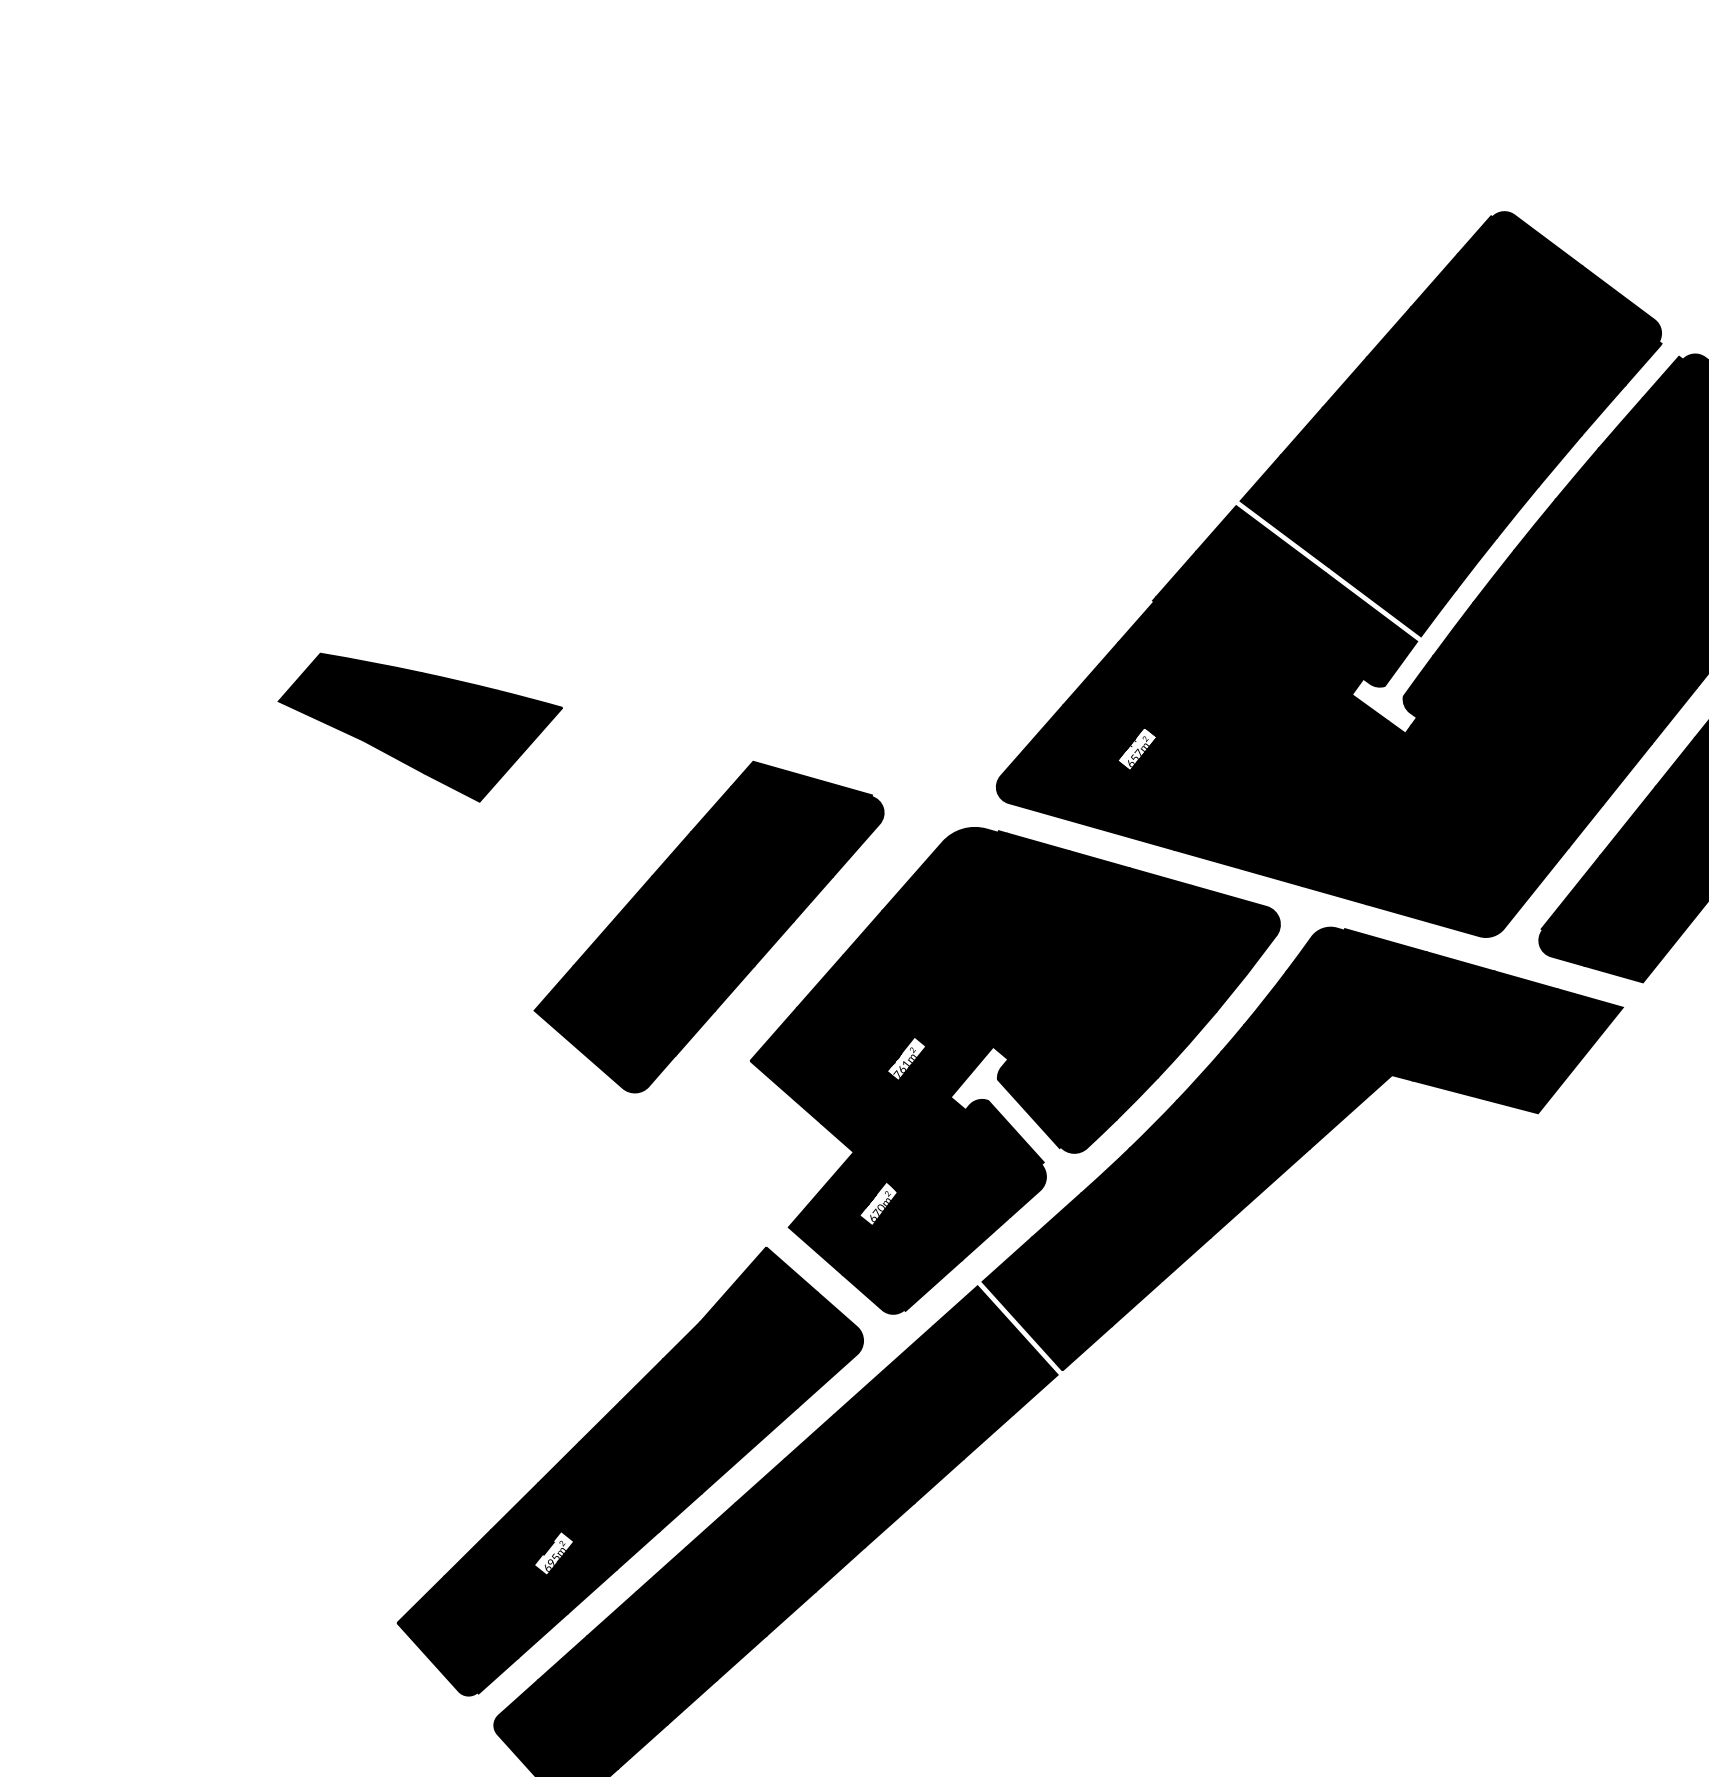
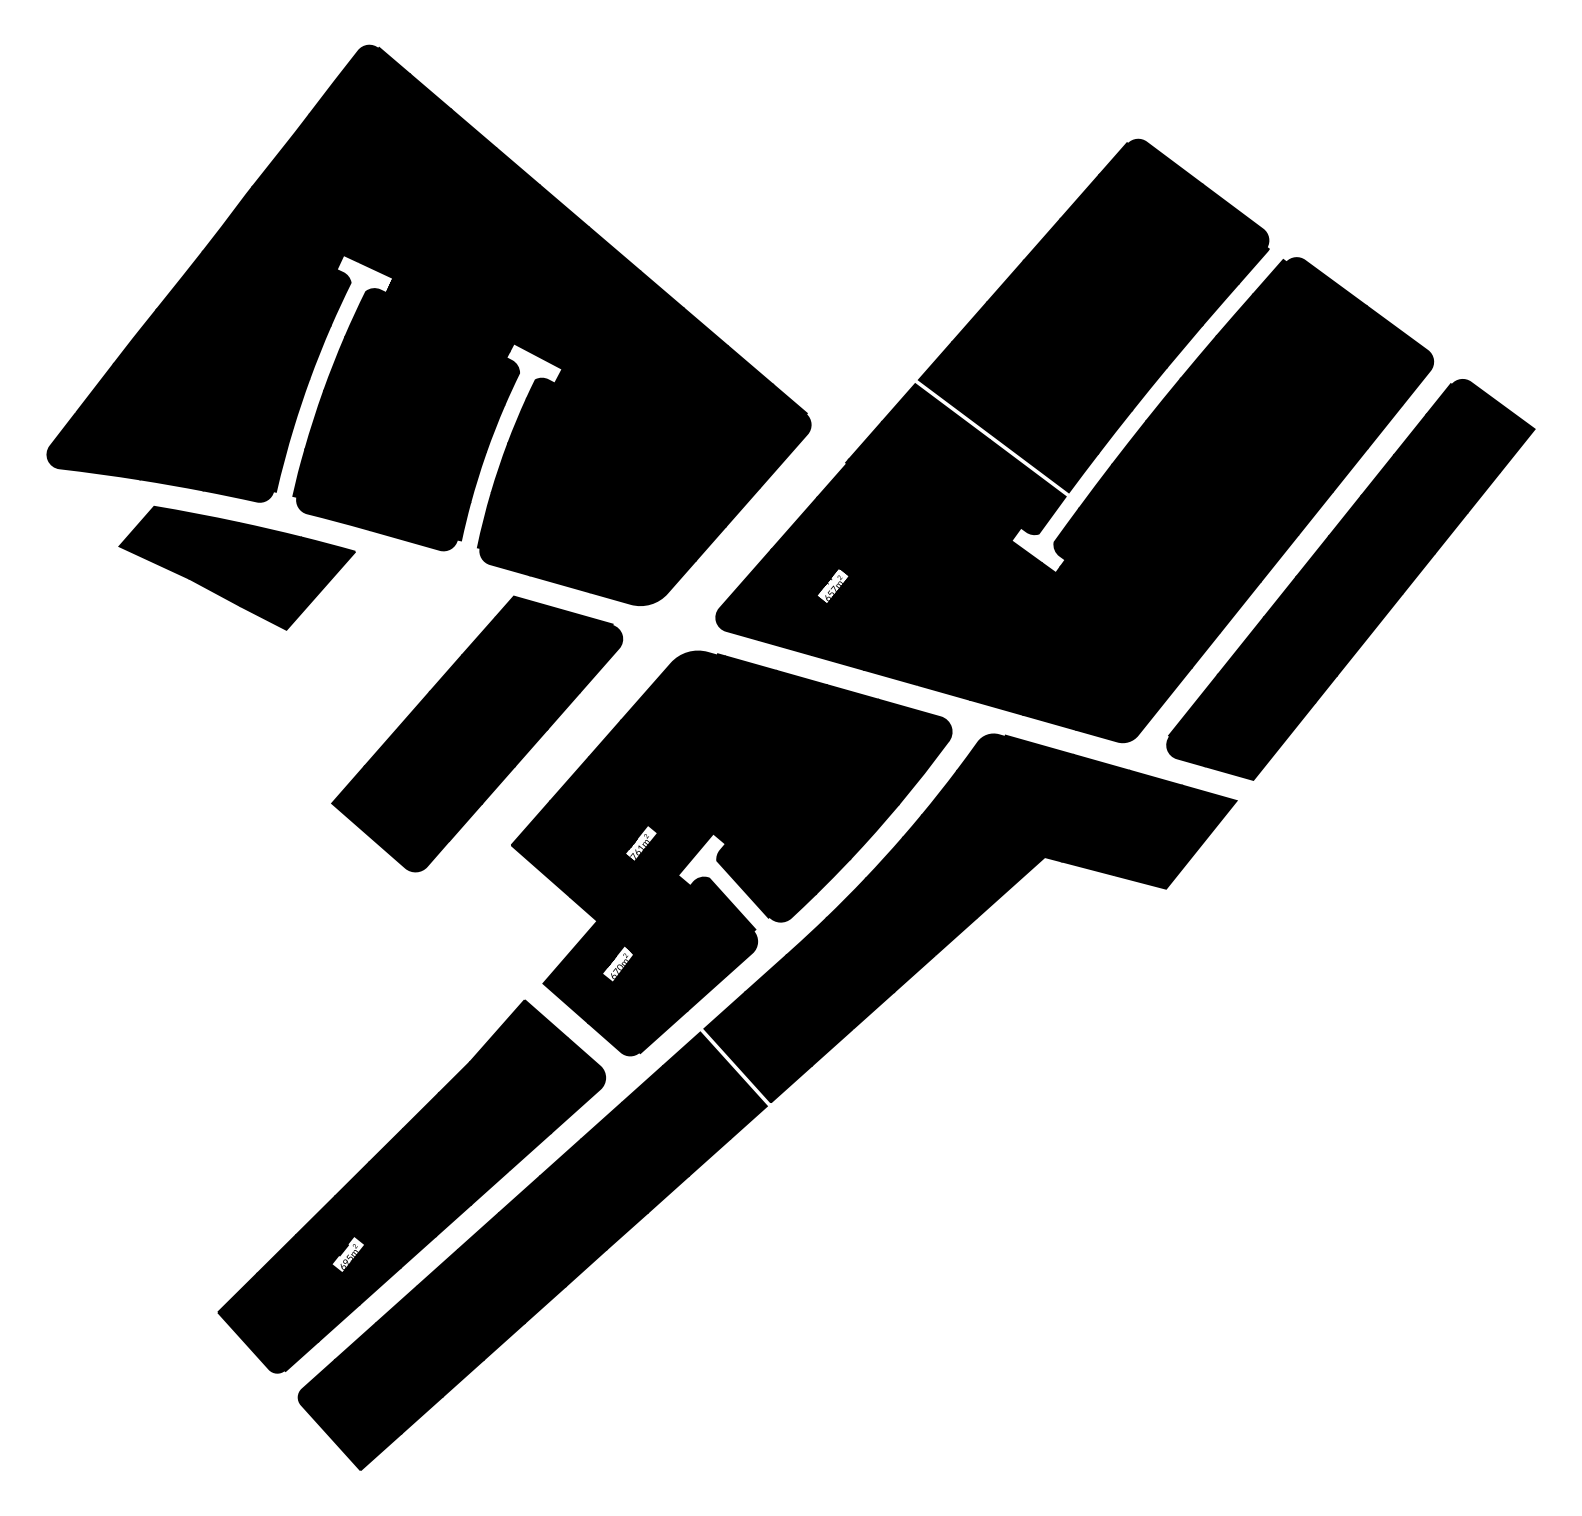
part: (650, 434) -> (428, 324), added

